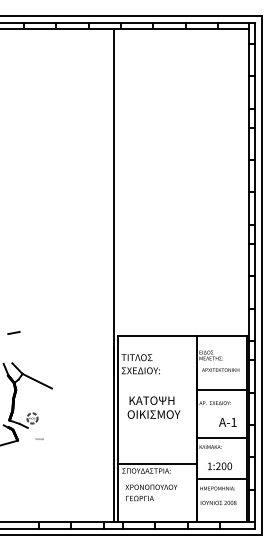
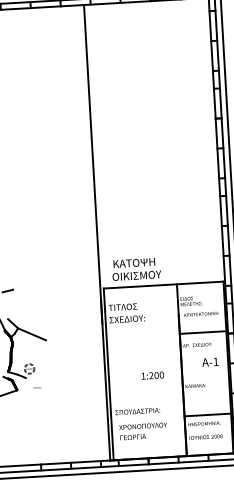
text: (153, 407) -> (136, 269), moved
line: (221, 438) -> (205, 377), removed
line: (156, 464) -> (146, 404), removed
text: (220, 466) -> (153, 375), moved

